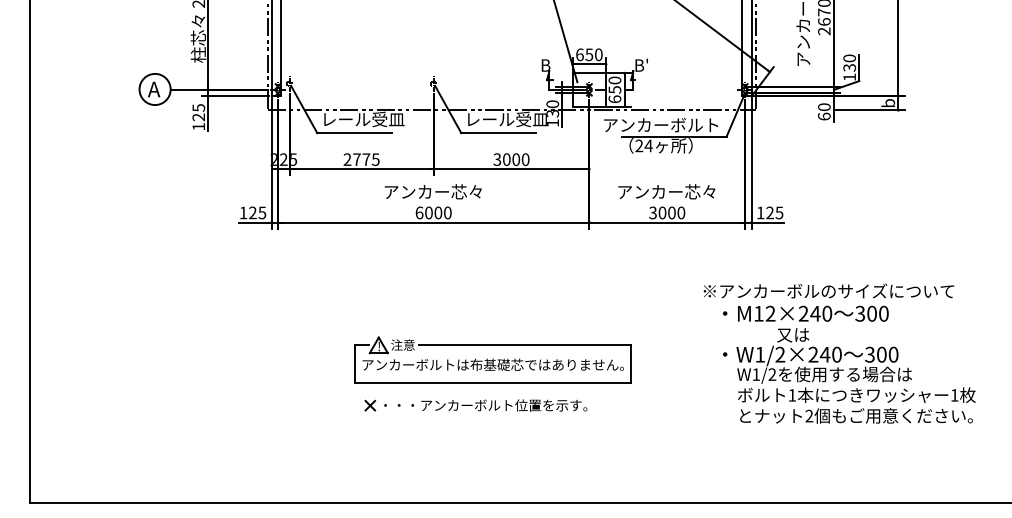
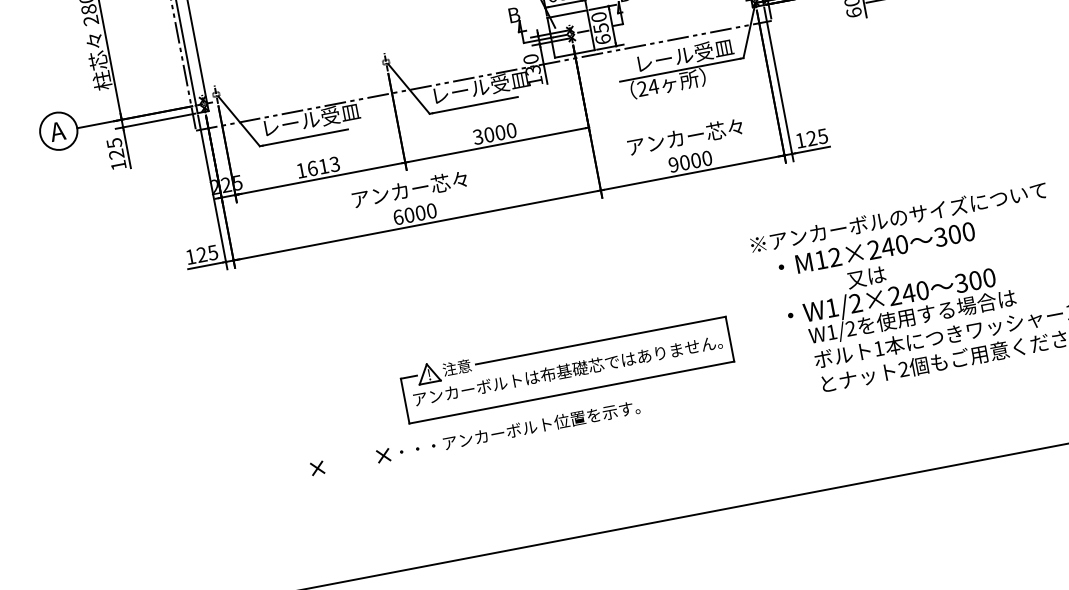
text: (662, 124) -> (665, 58), アンカーボルト -> レール受皿
text: (361, 159) -> (317, 167), 2775 -> 1613
text: (652, 212) -> (673, 164), 3000 -> 9000
part: (492, 359) -> (565, 364), moved
part: (314, 405) -> (317, 468), added

